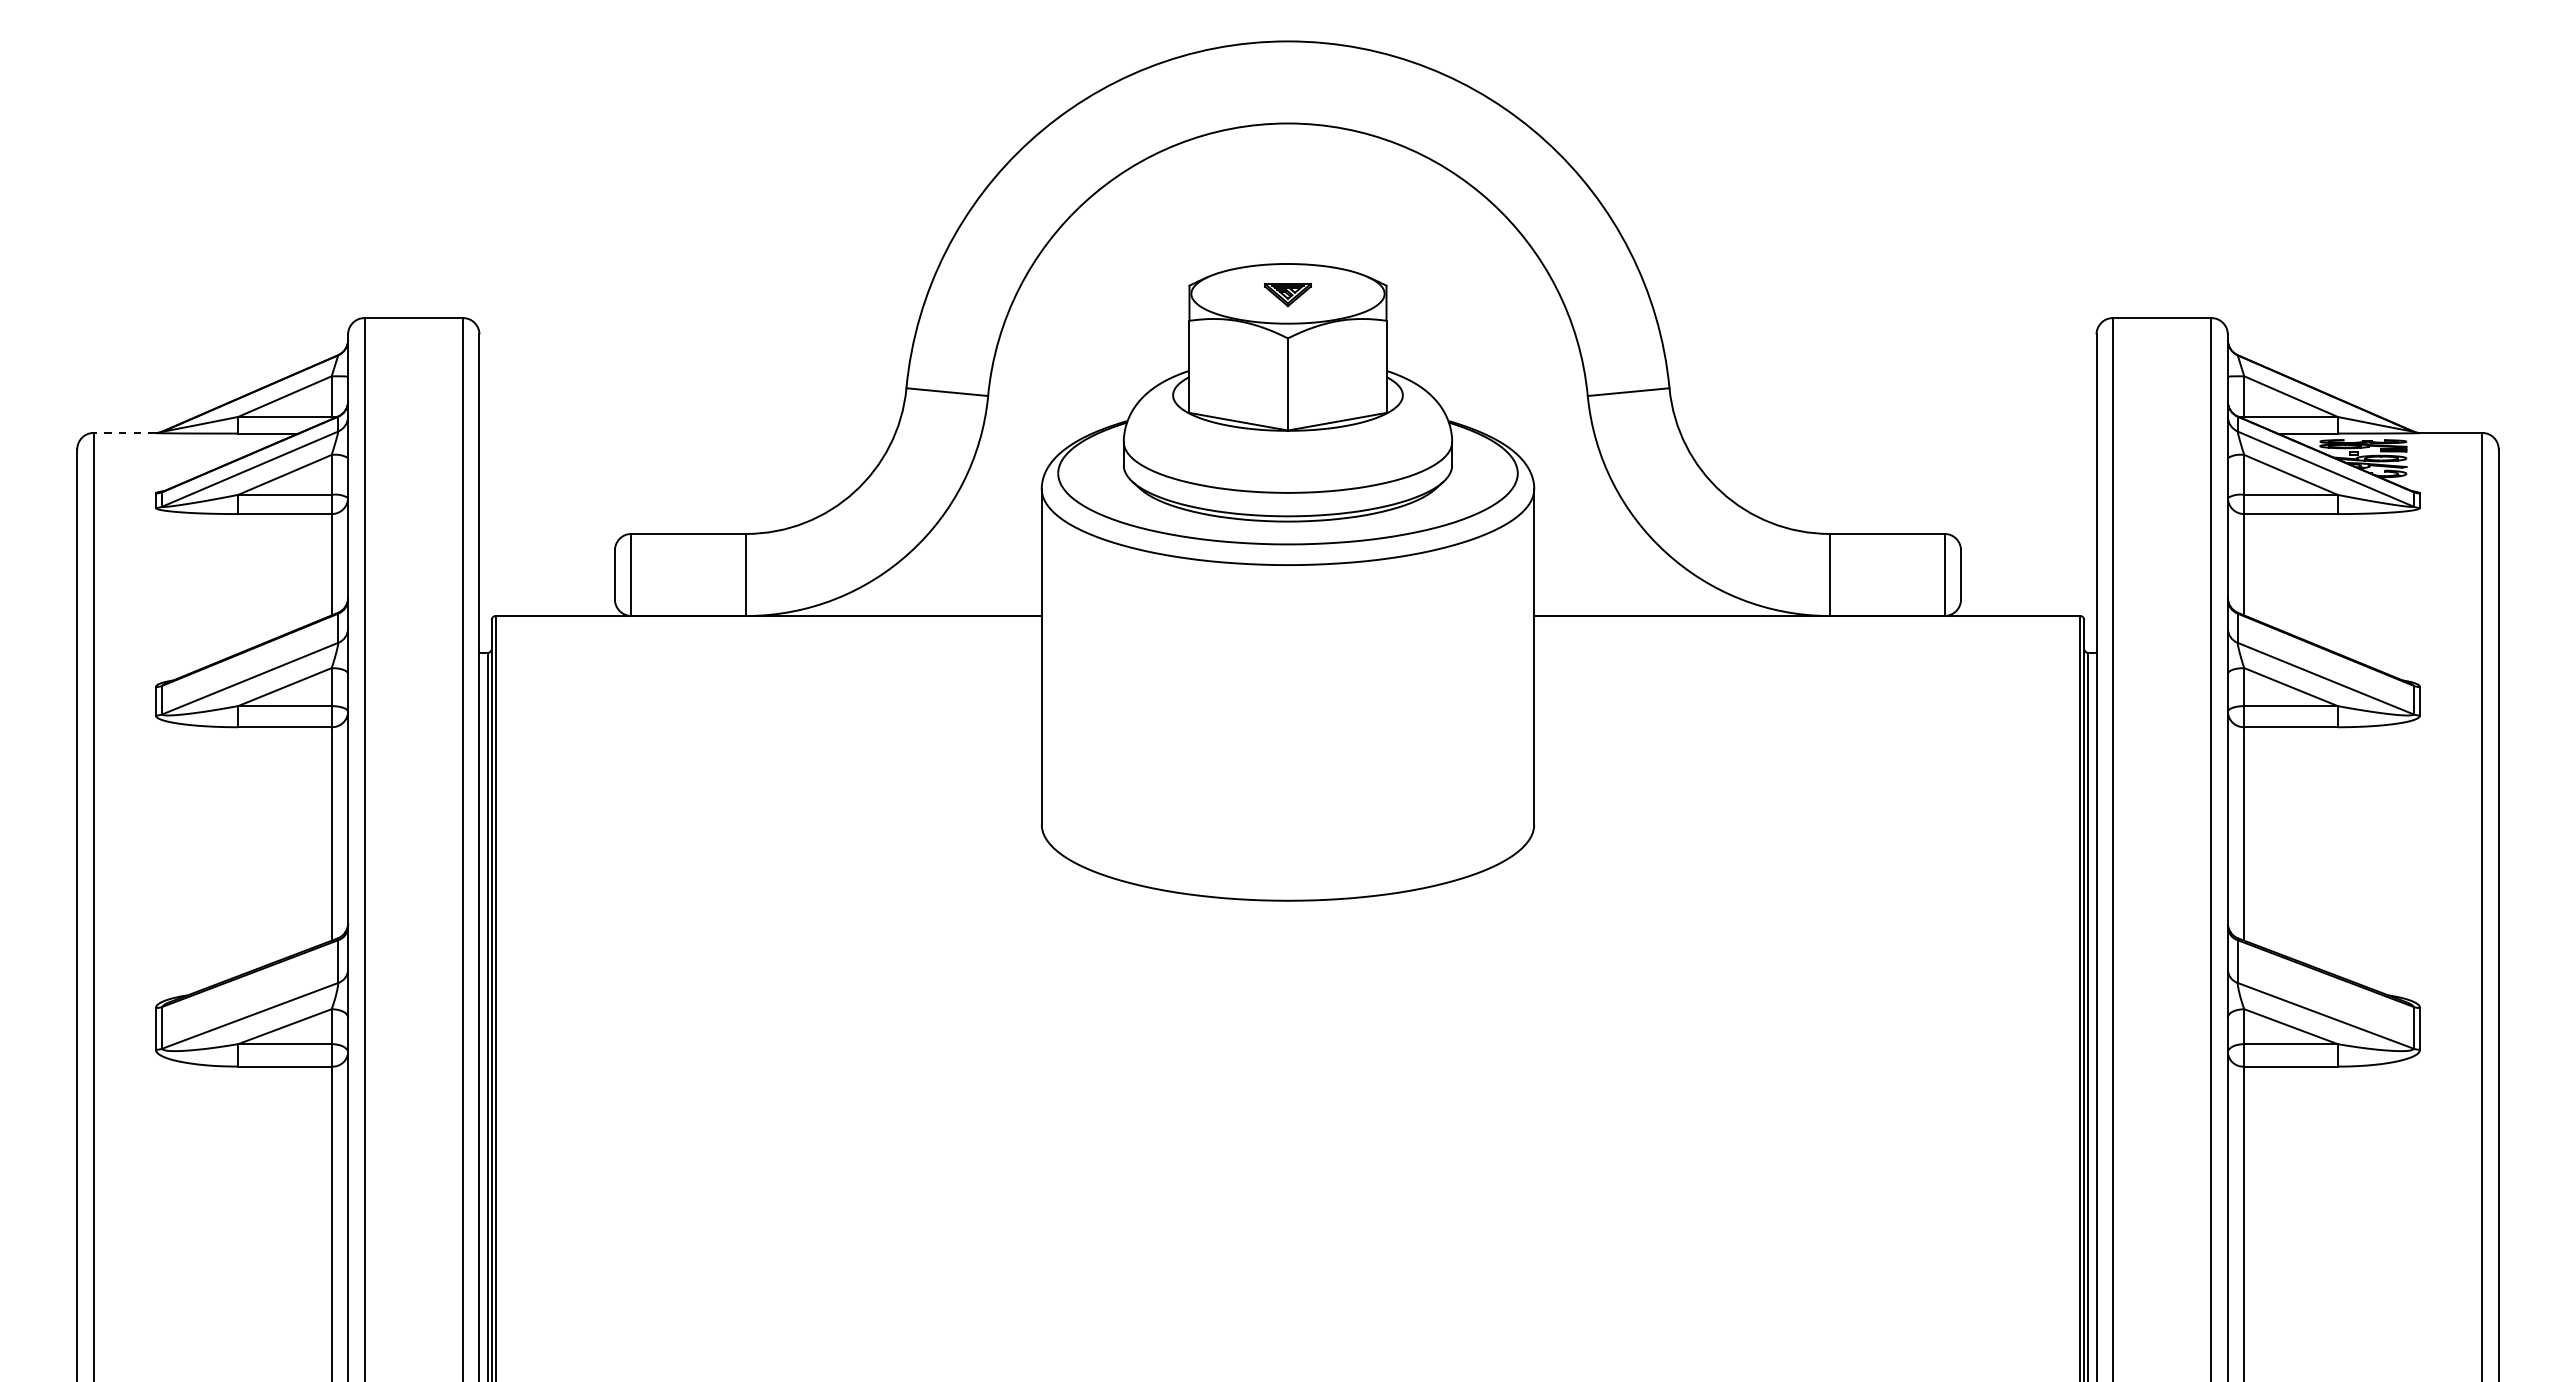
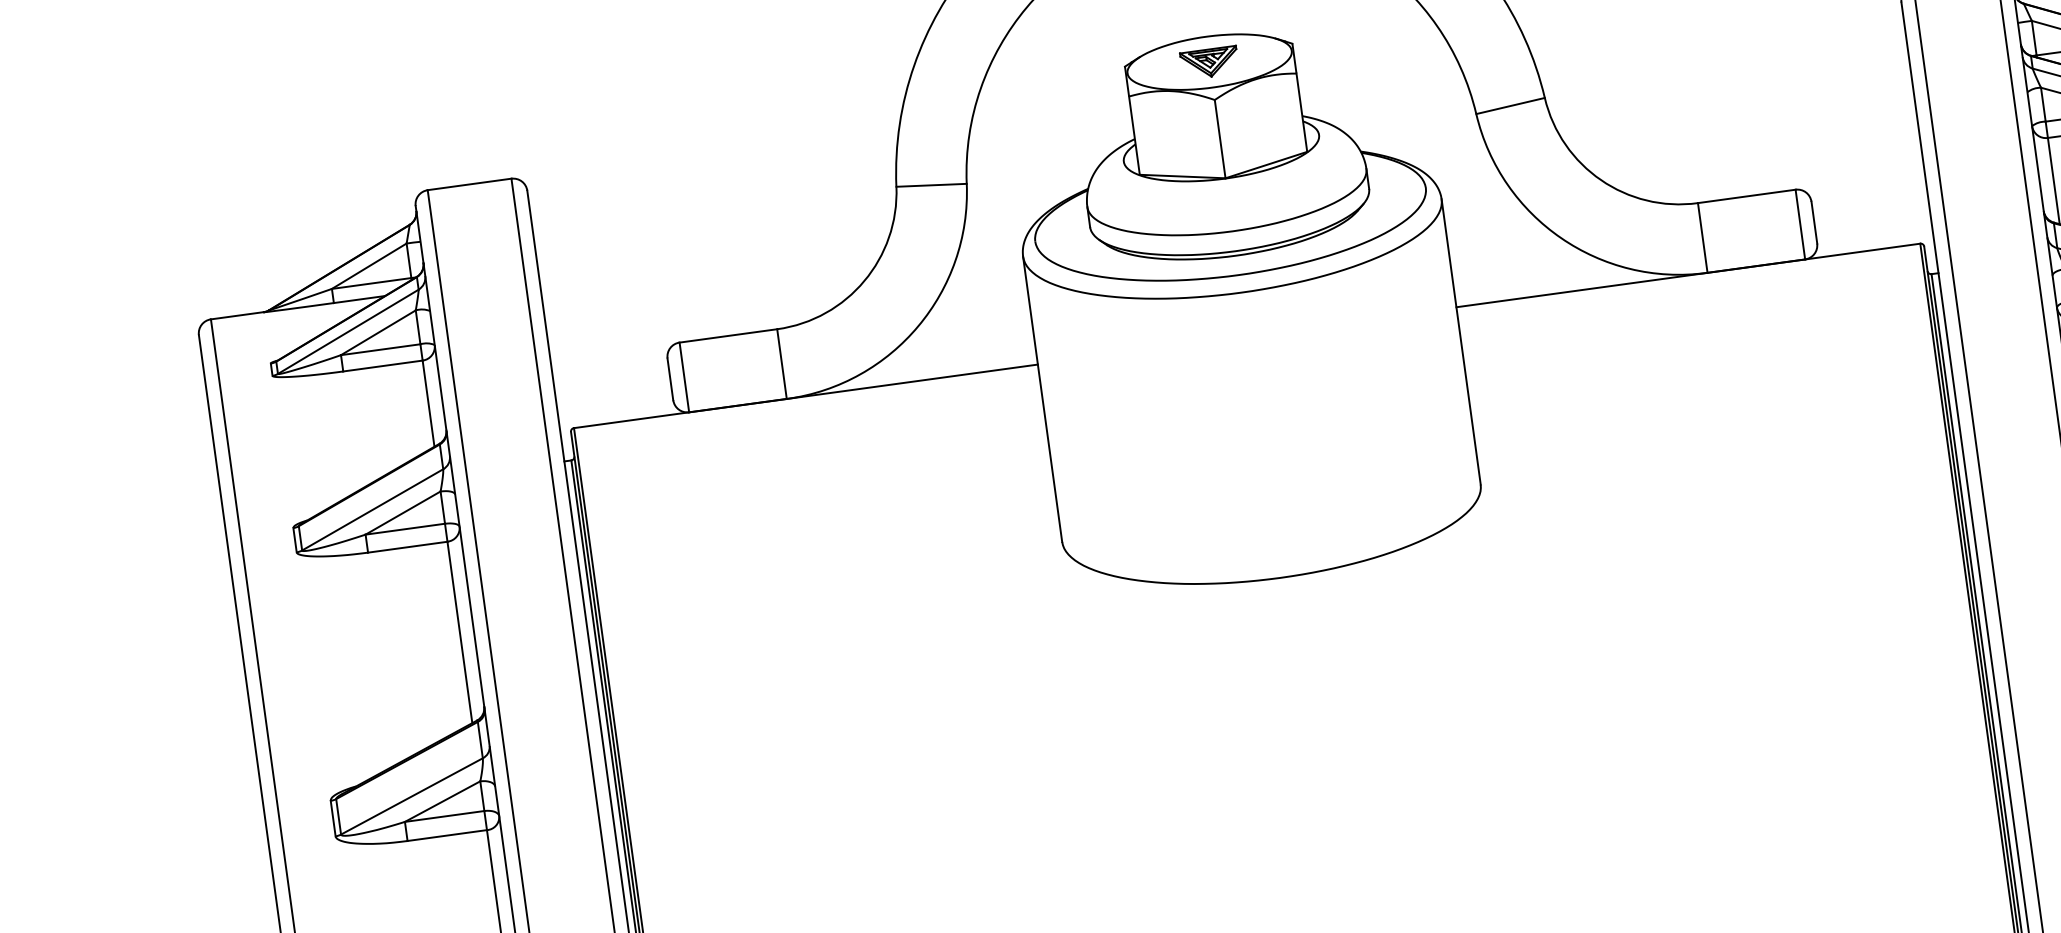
part: (1287, 294) -> (1209, 62), size x1.43
line: (124, 432) -> (237, 315), dashed -> solid

